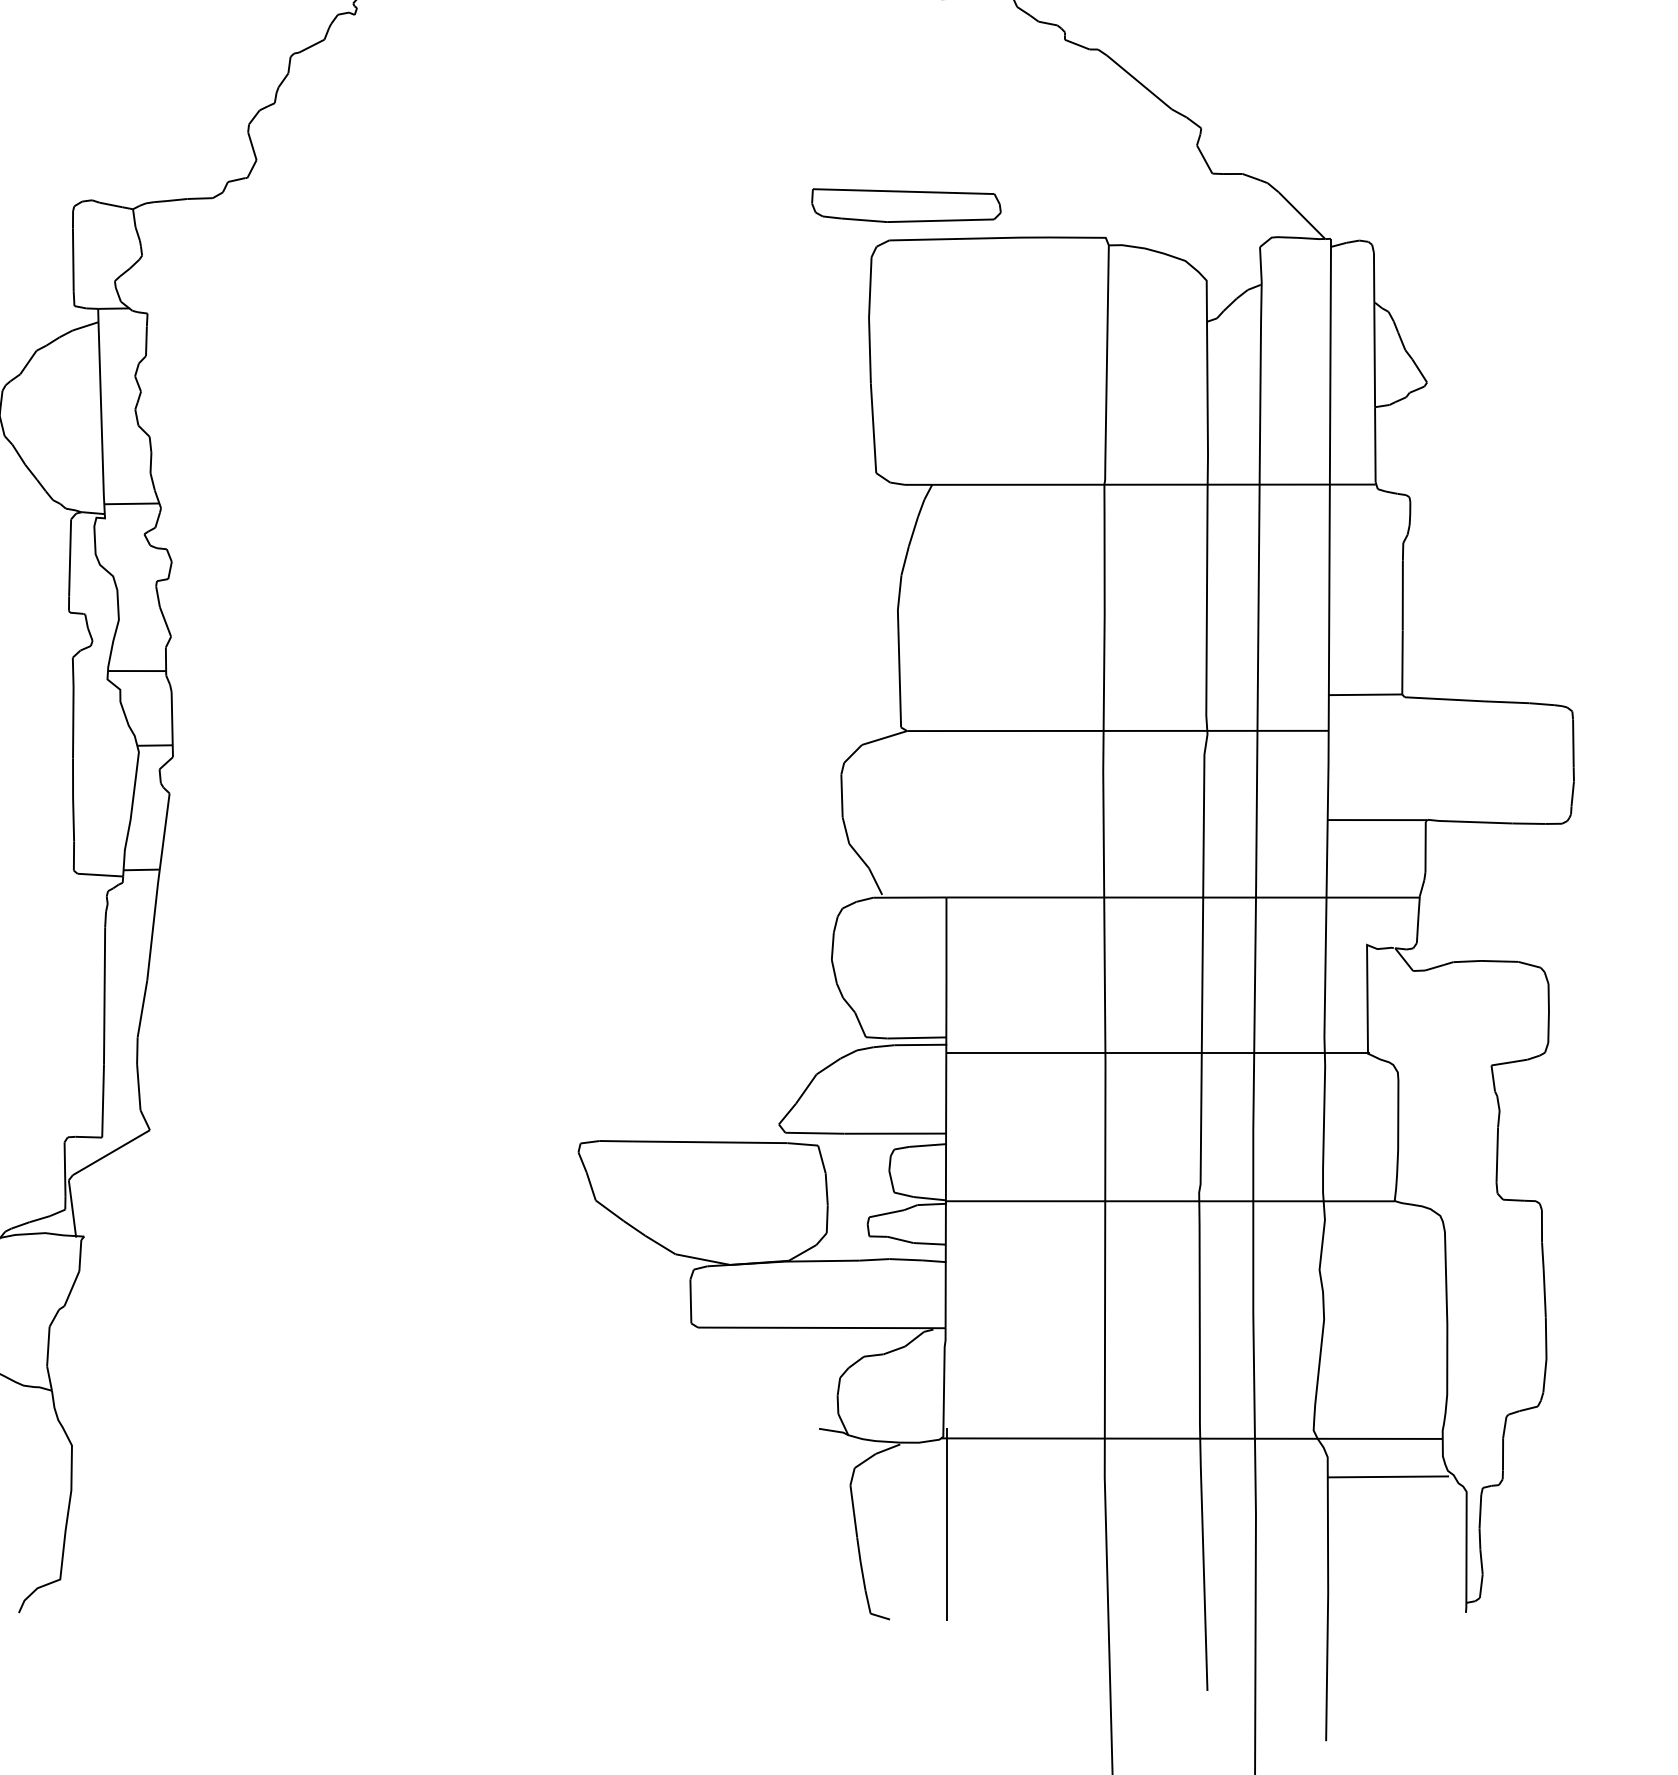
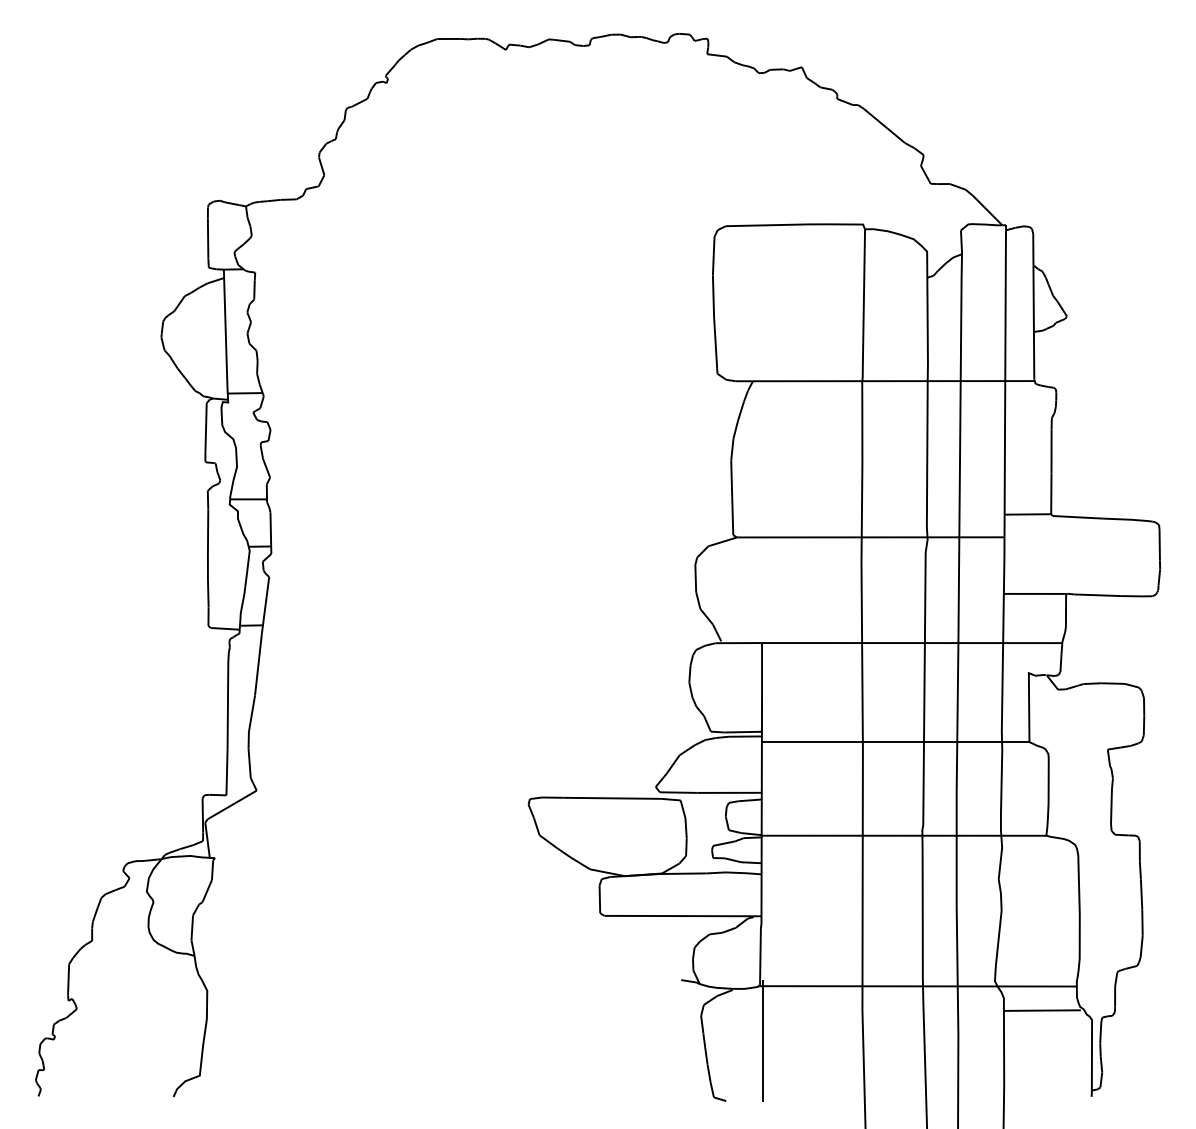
part: (906, 204) -> (736, 203), removed

